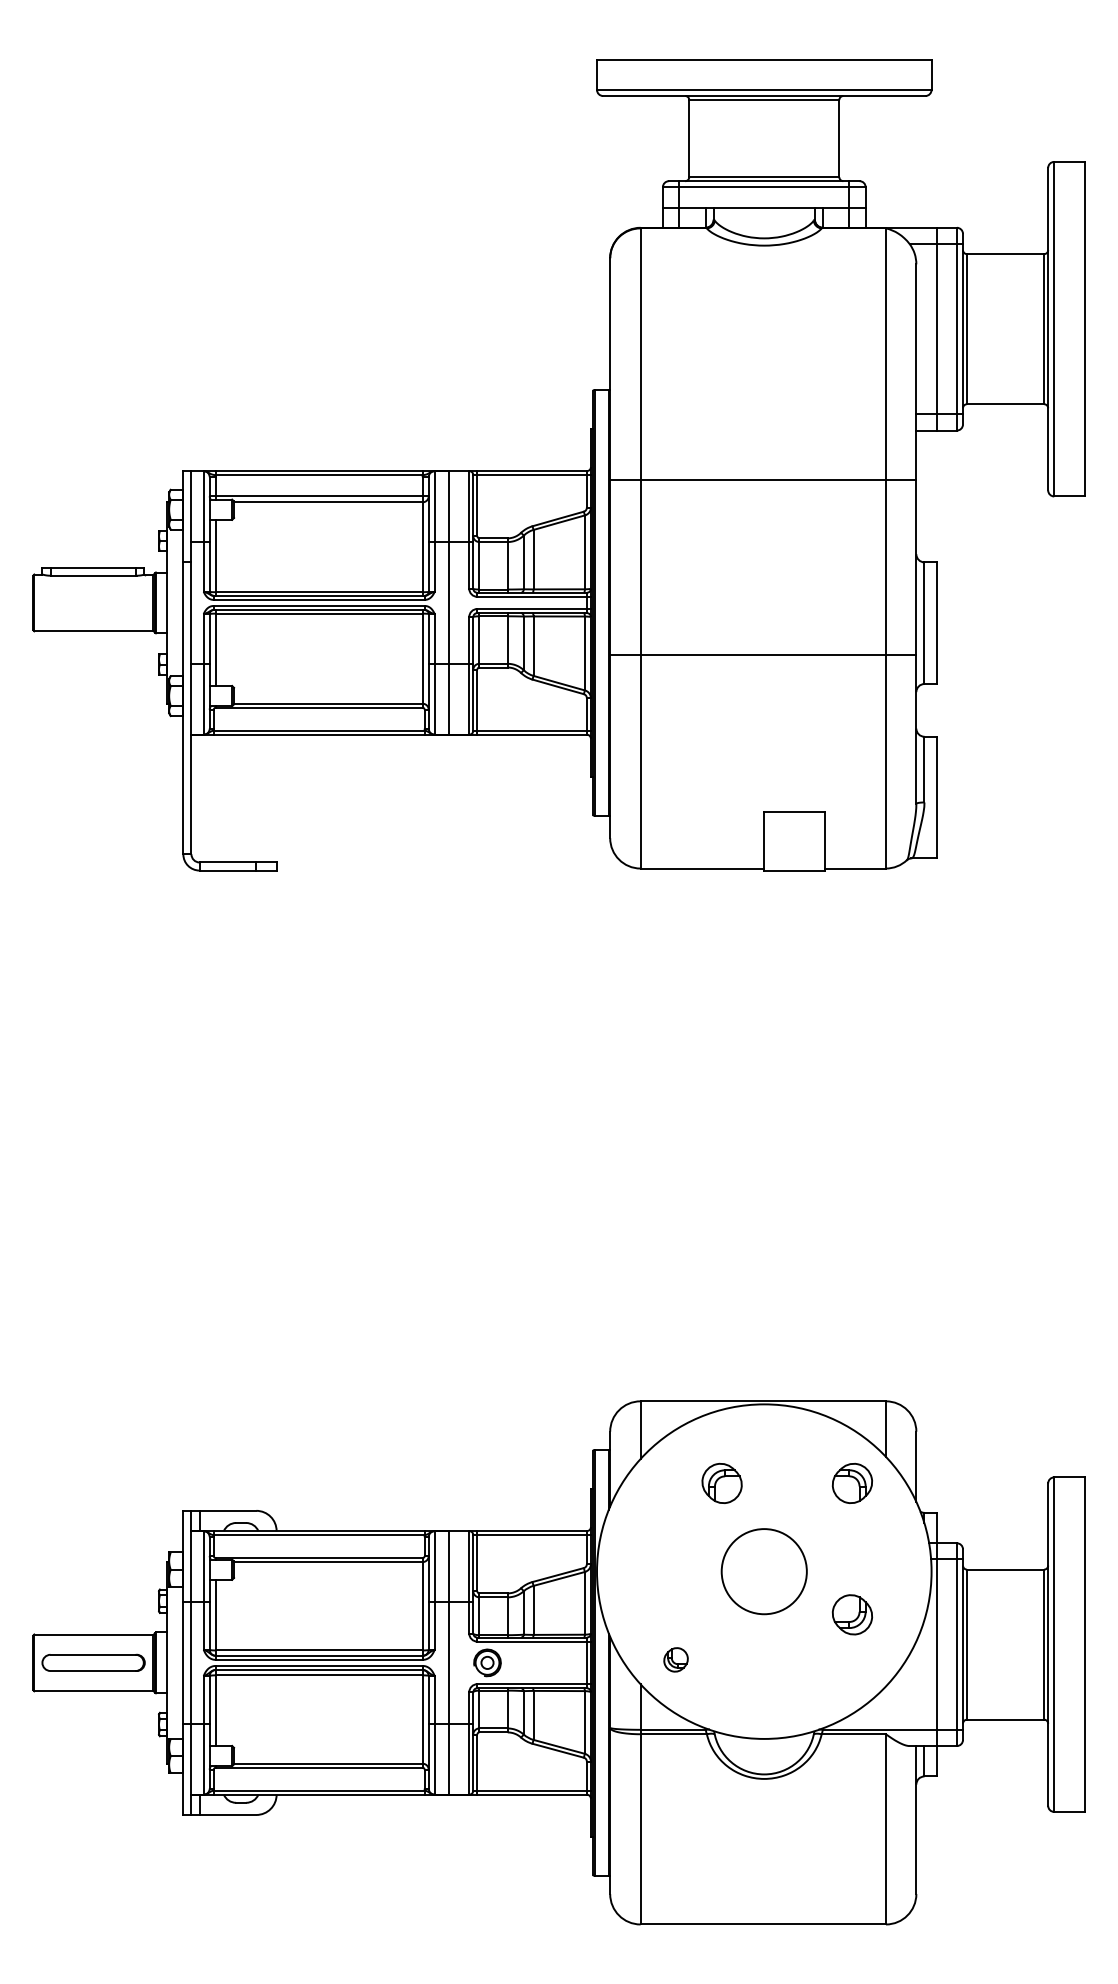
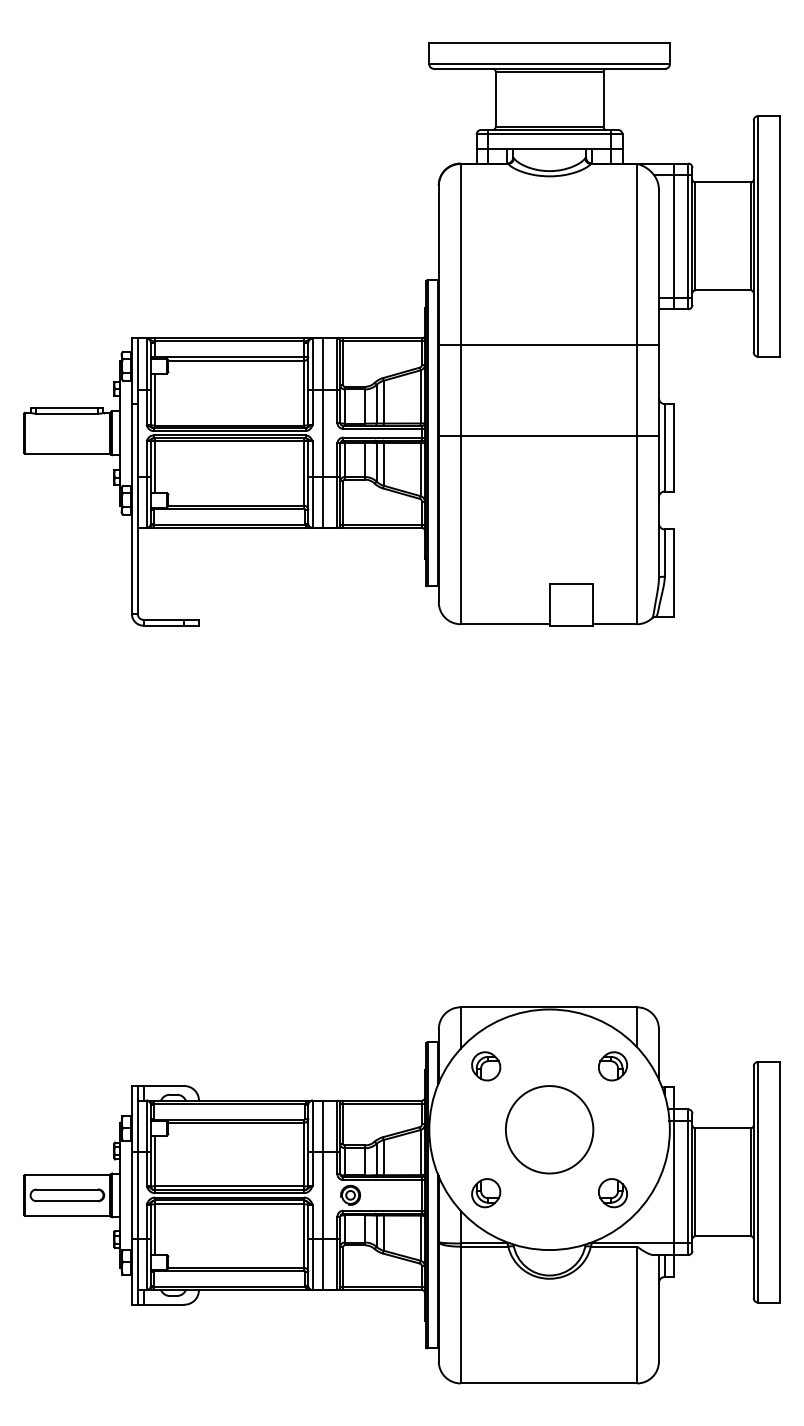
line: (763, 654) -> (549, 435), moved
part: (721, 1482) -> (485, 1065), moved
circle: (764, 1571) -> (549, 1129), size x1.43
part: (851, 1614) -> (612, 1192), moved
part: (675, 1659) -> (485, 1192), size x1.67

